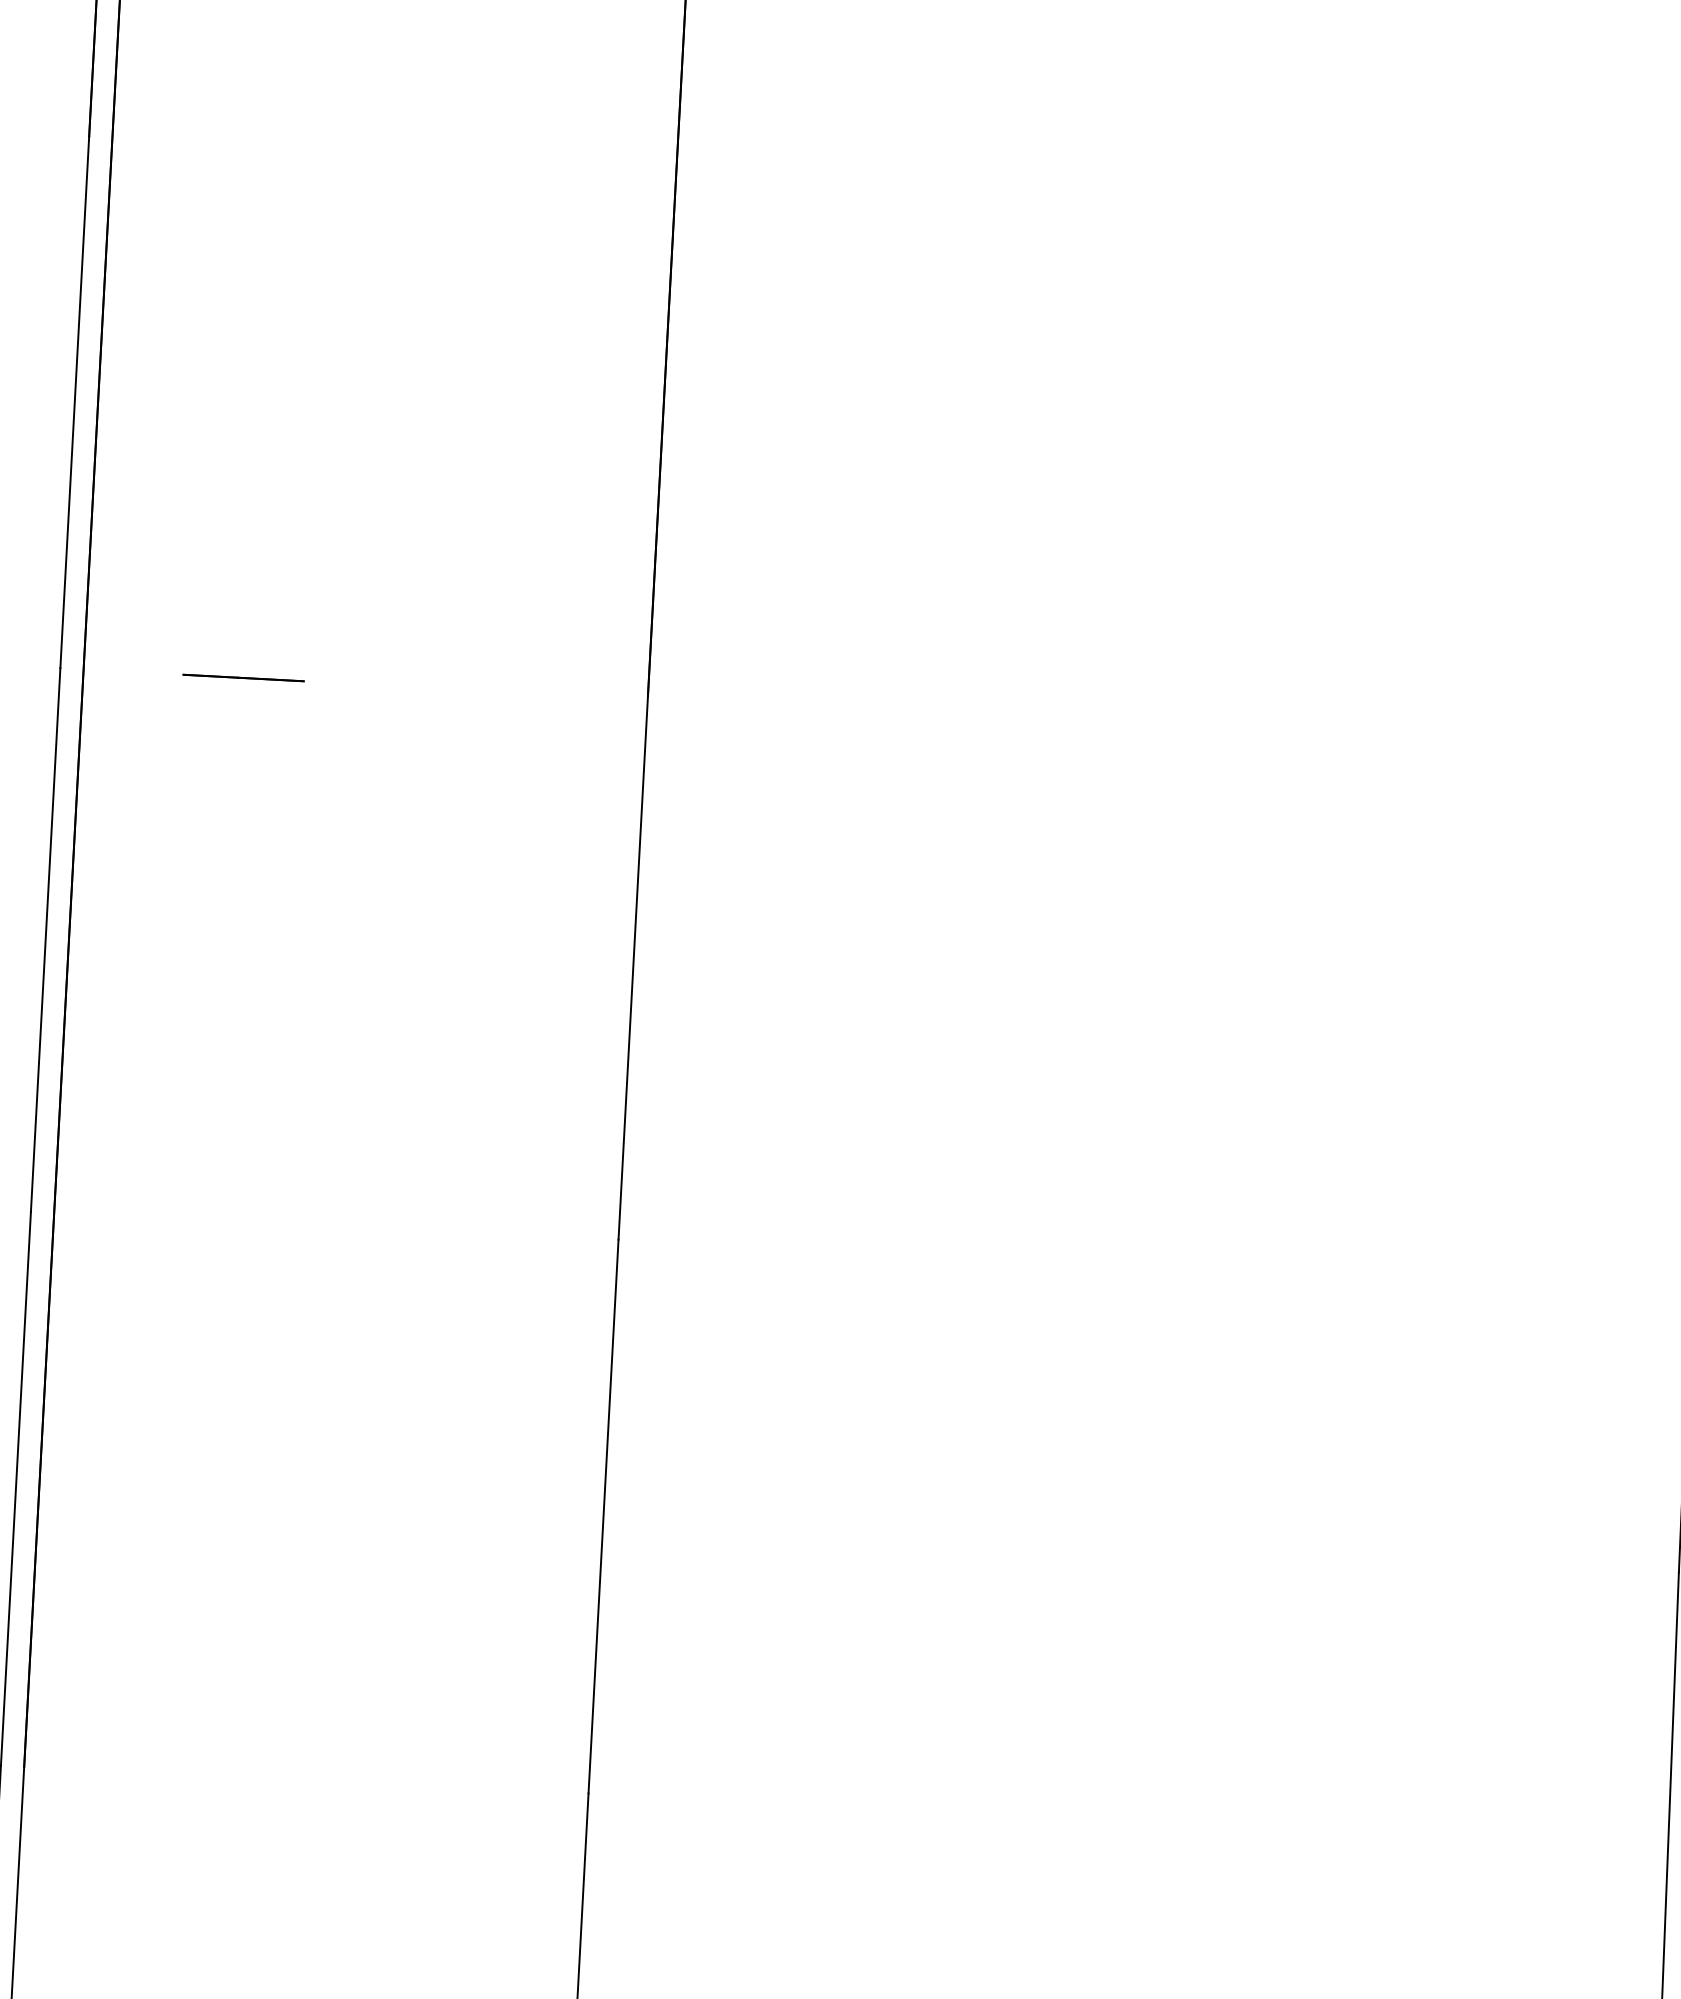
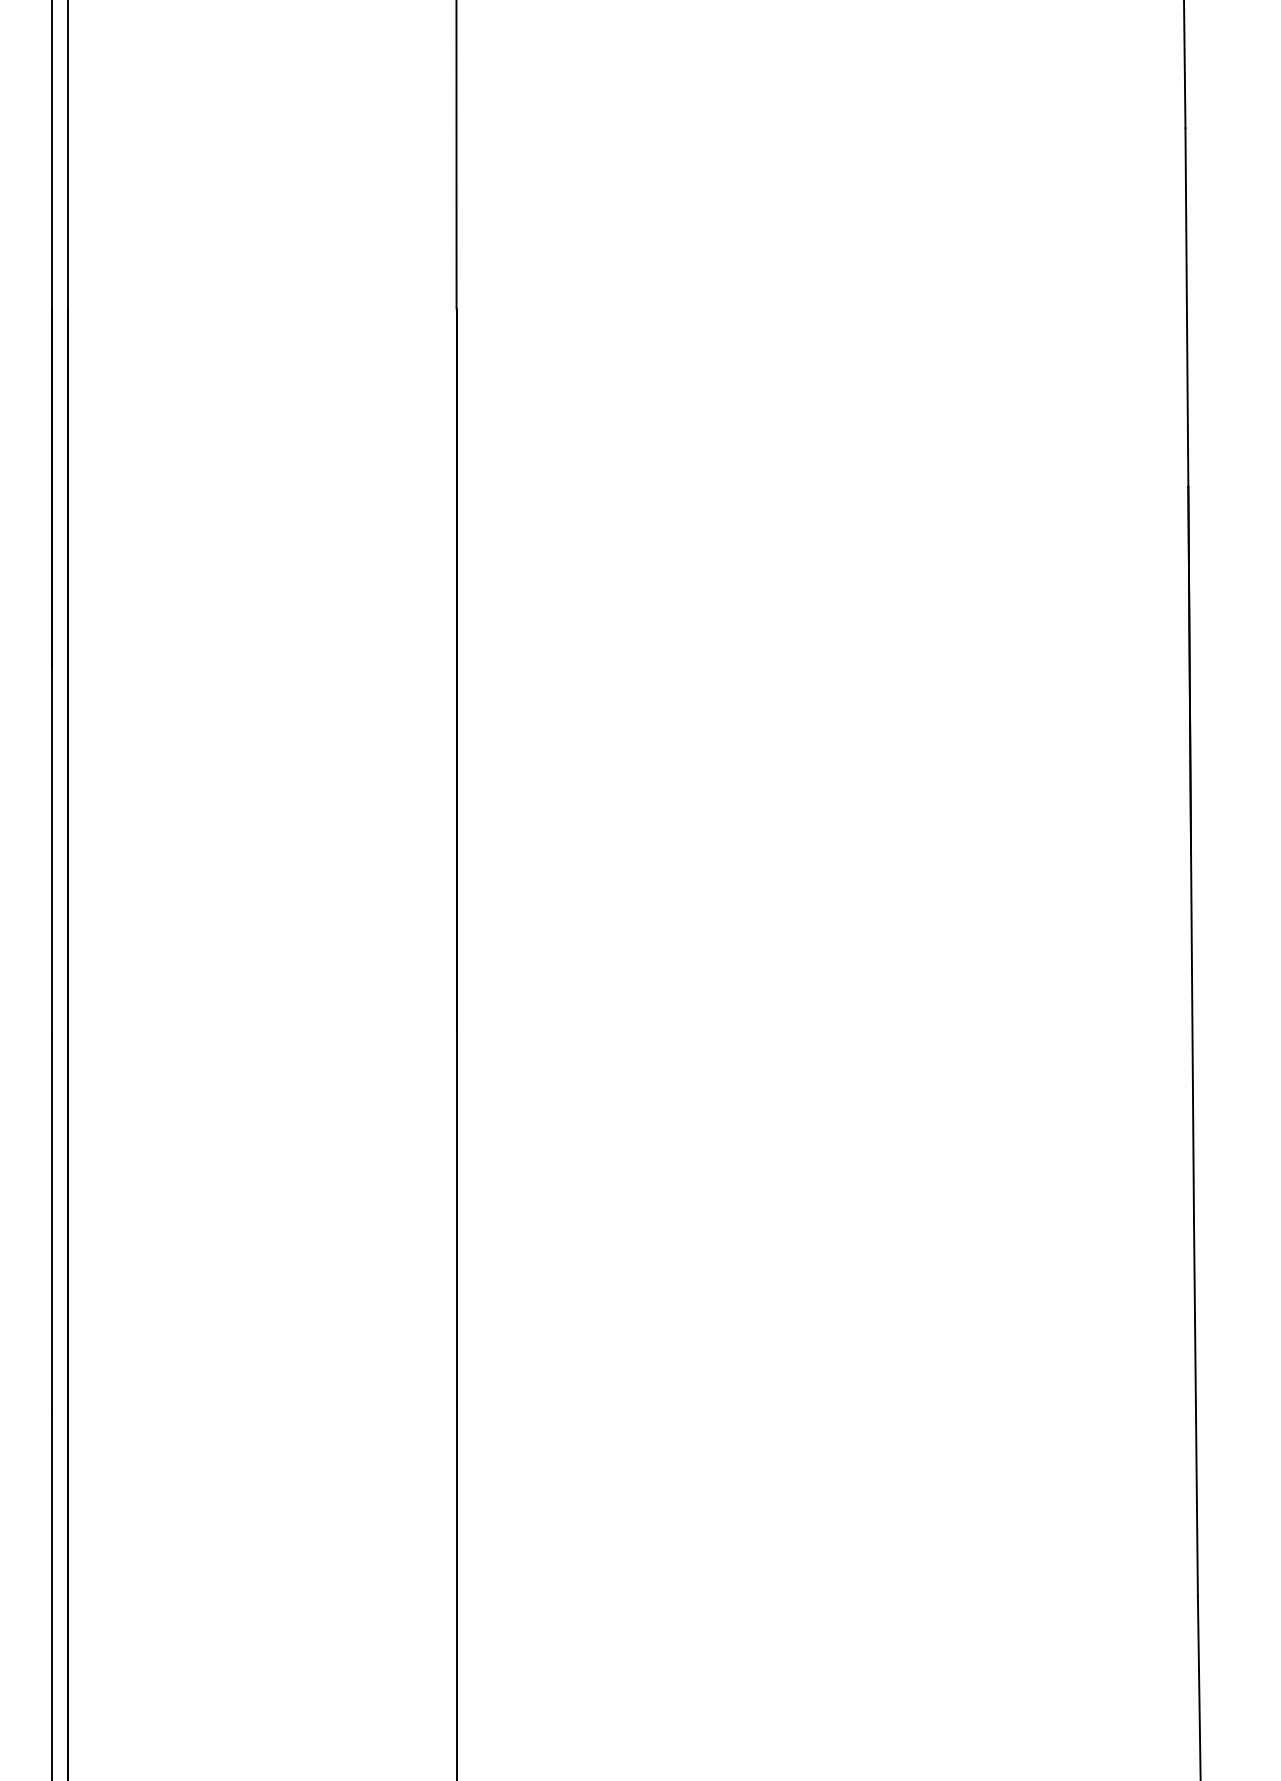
line: (243, 677) -> (177, 1034), removed

